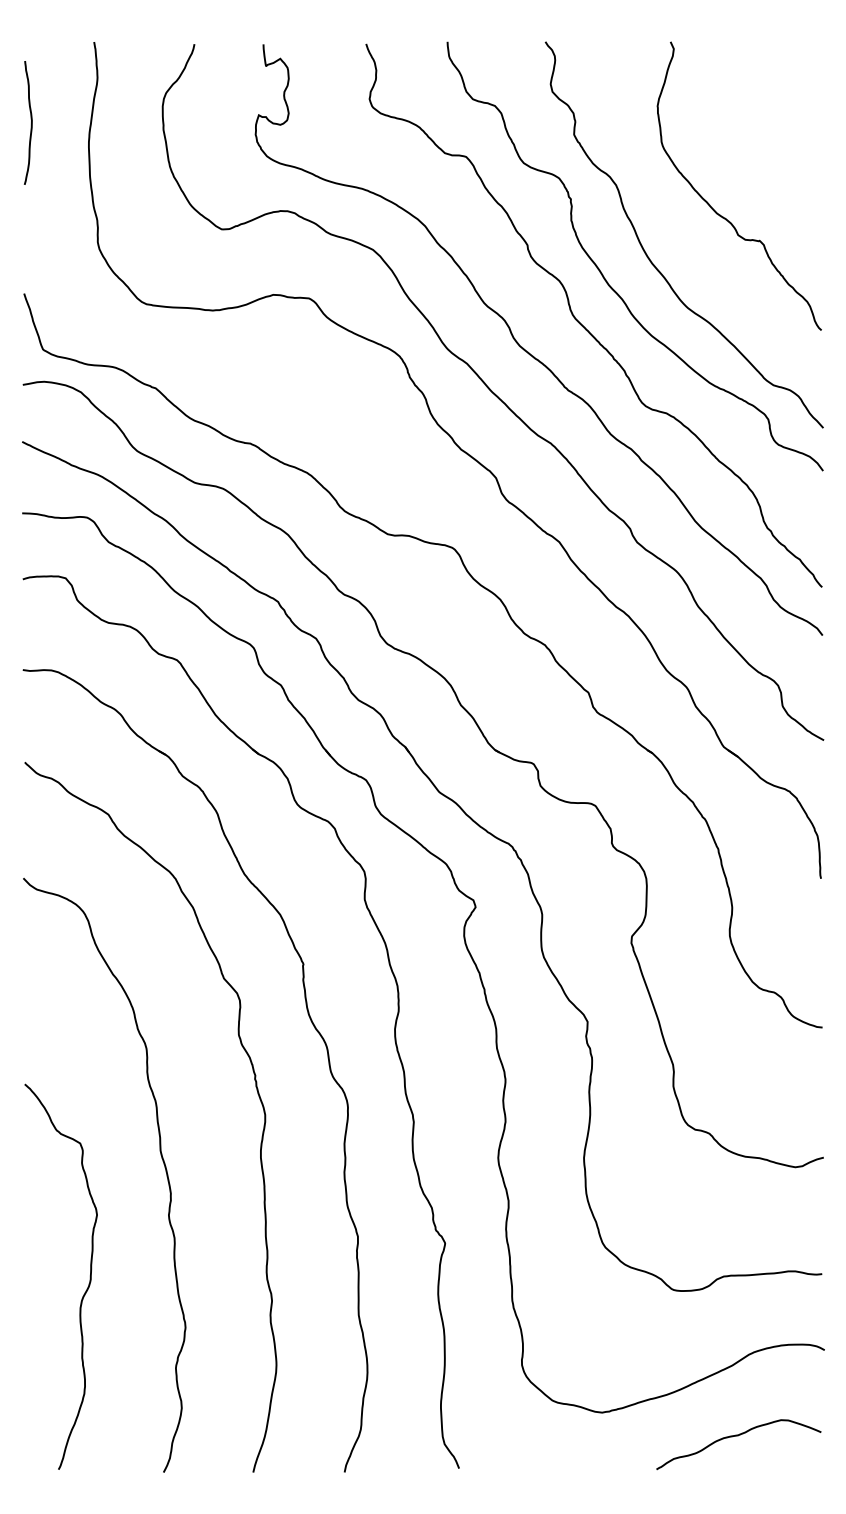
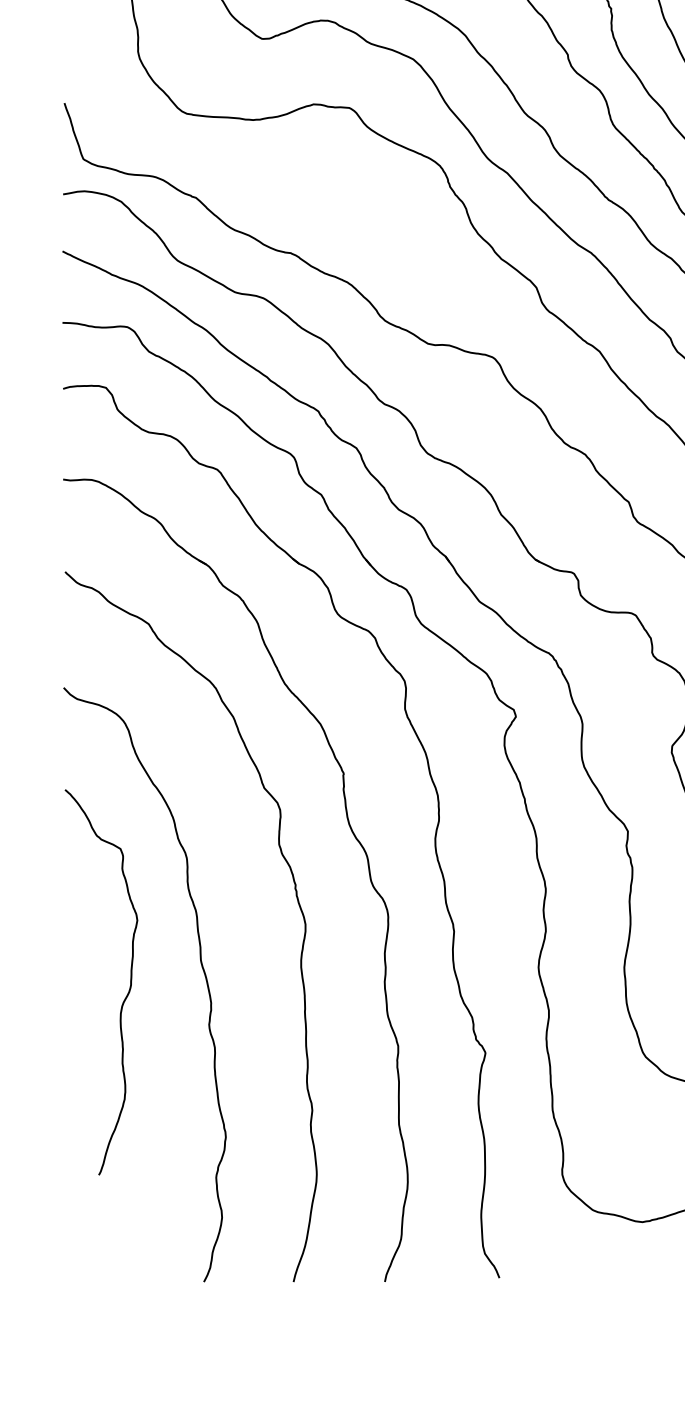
curve: (85, 1290) -> (125, 996), moved

